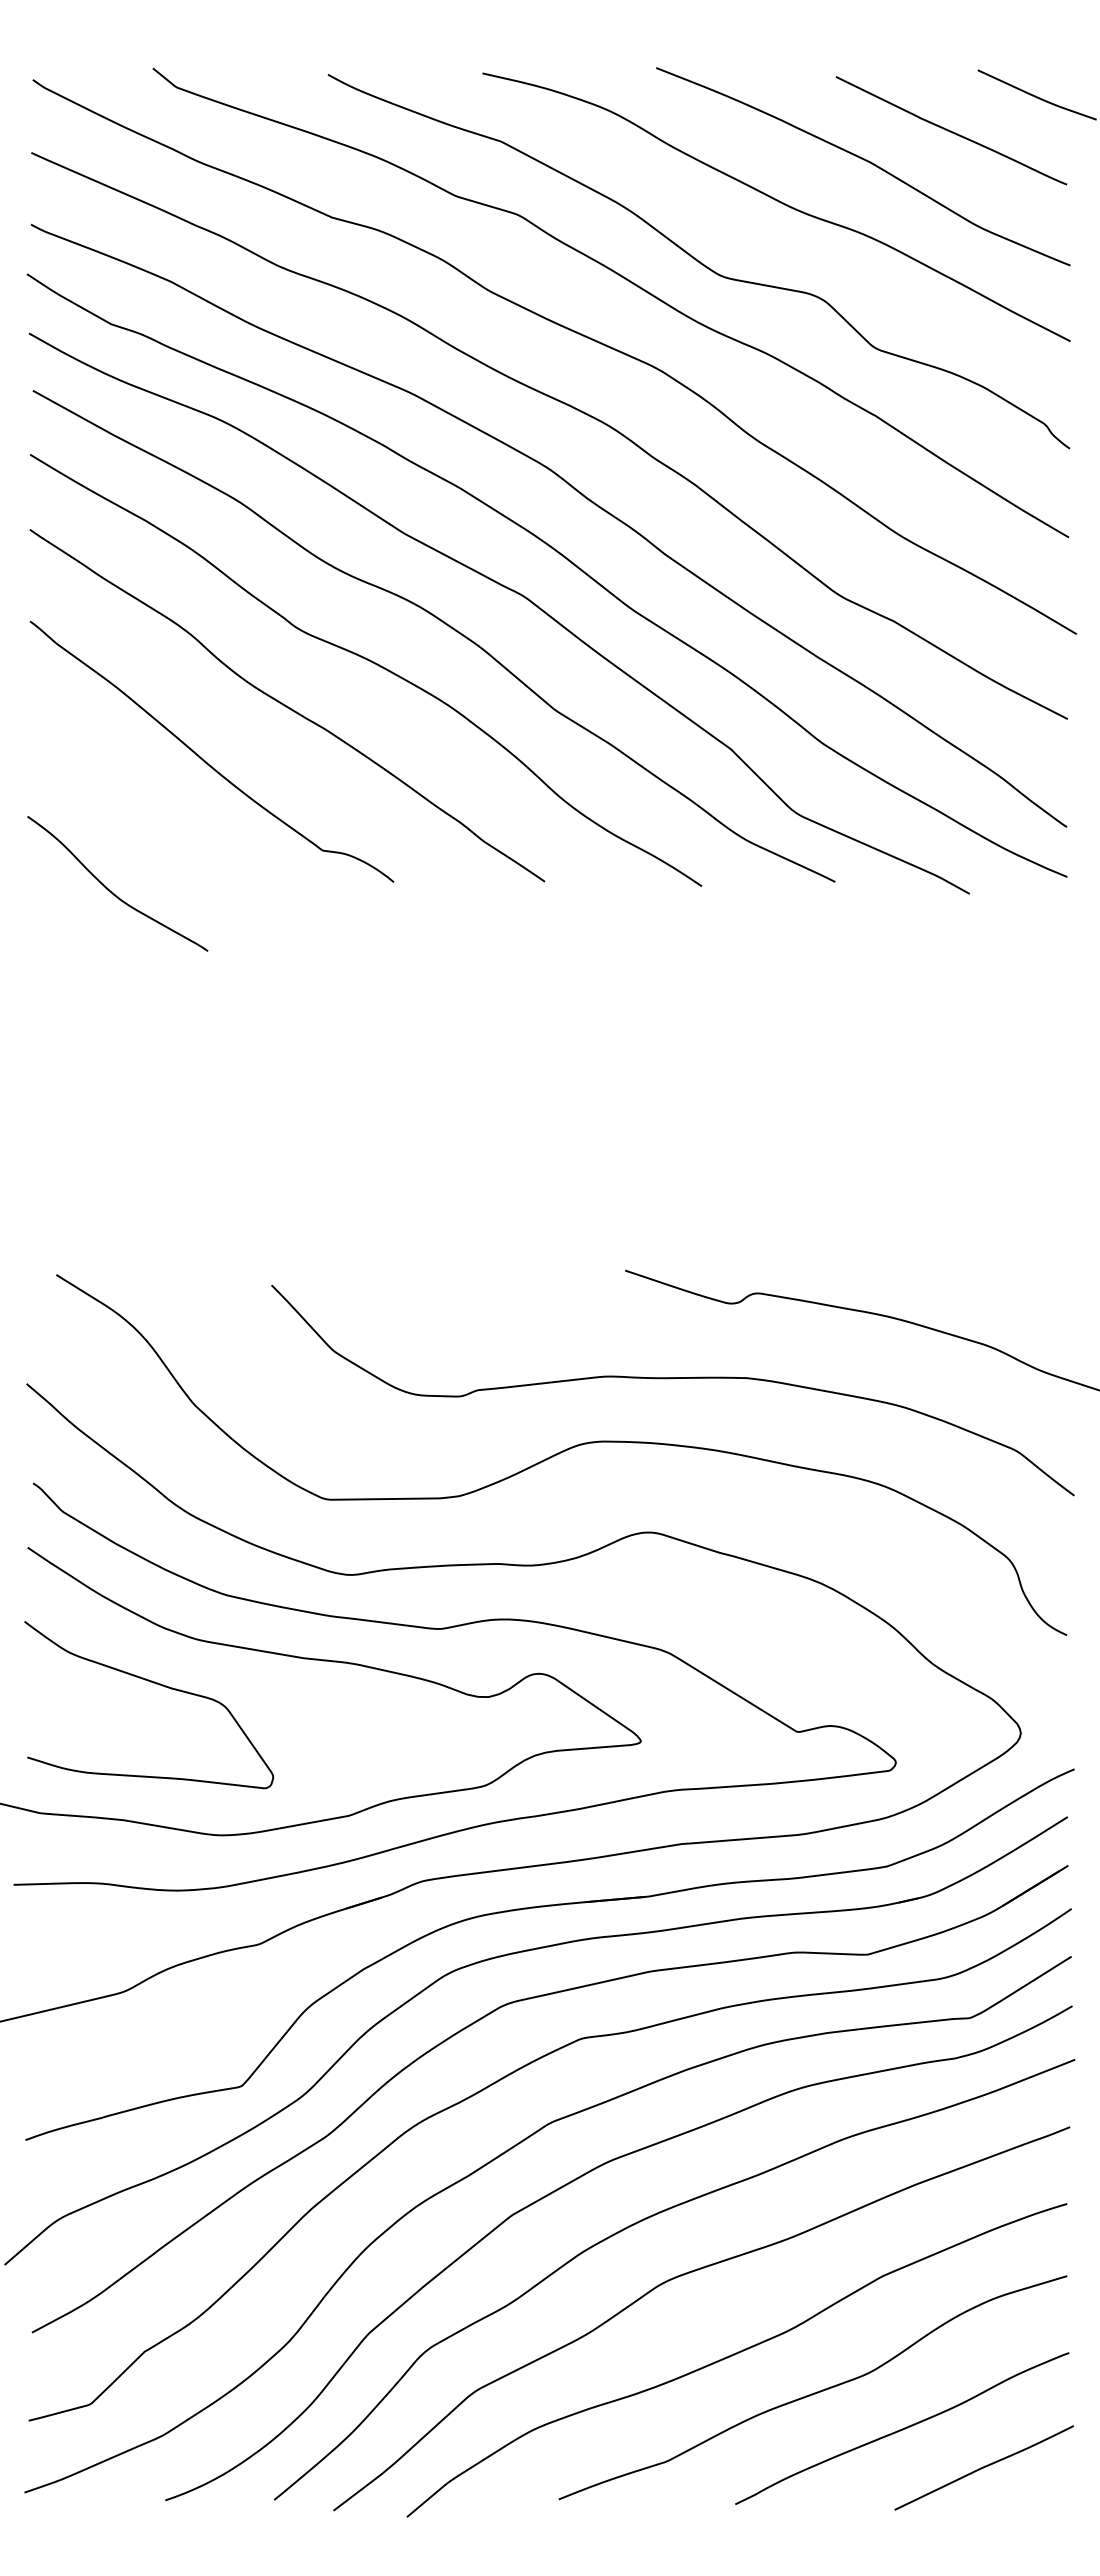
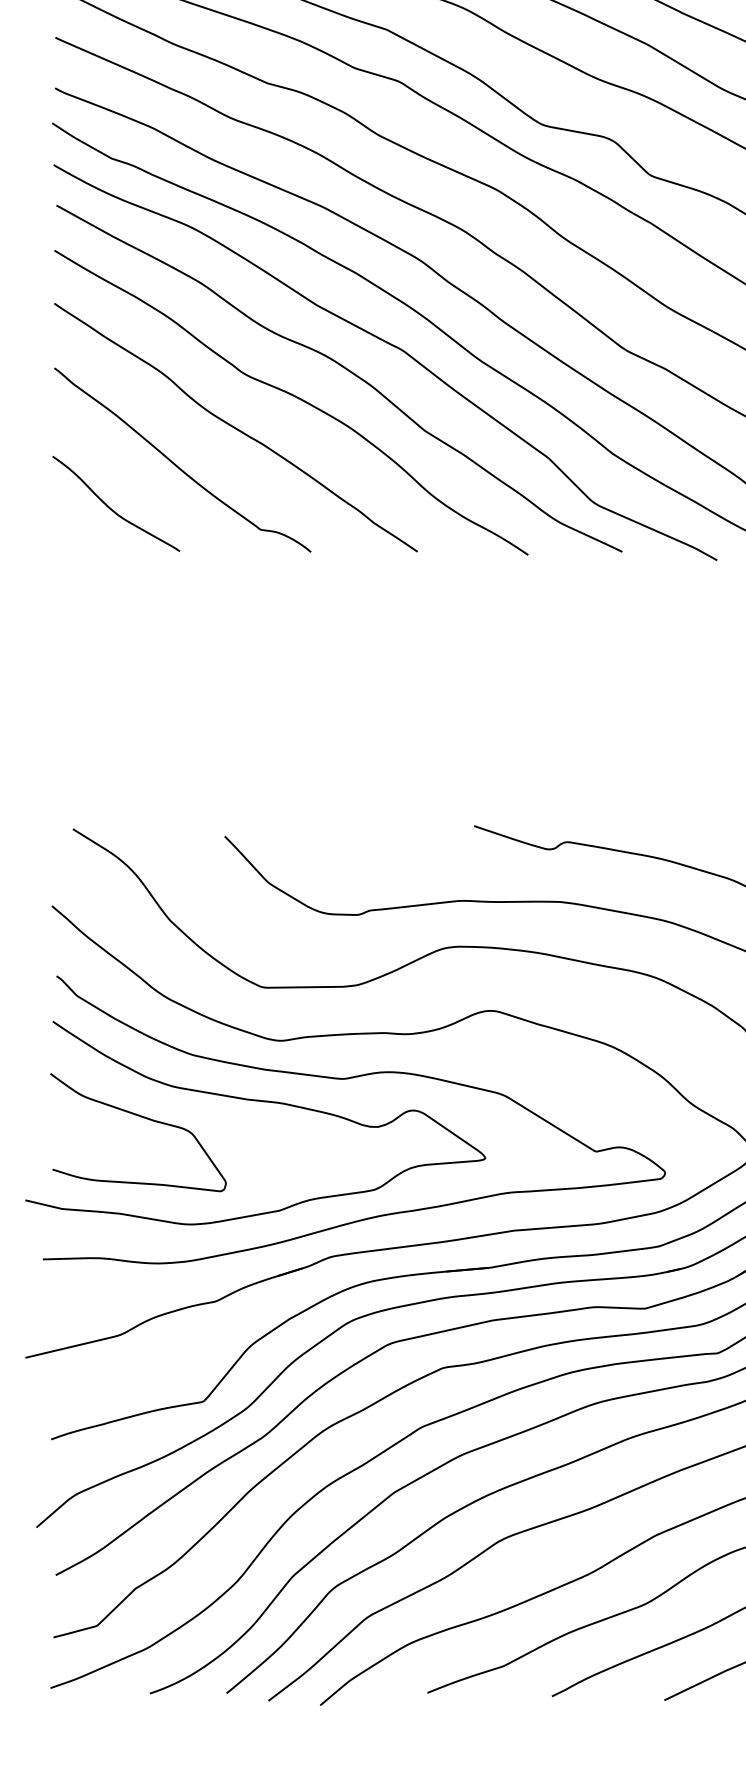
curve: (113, 892) -> (113, 510), moved

